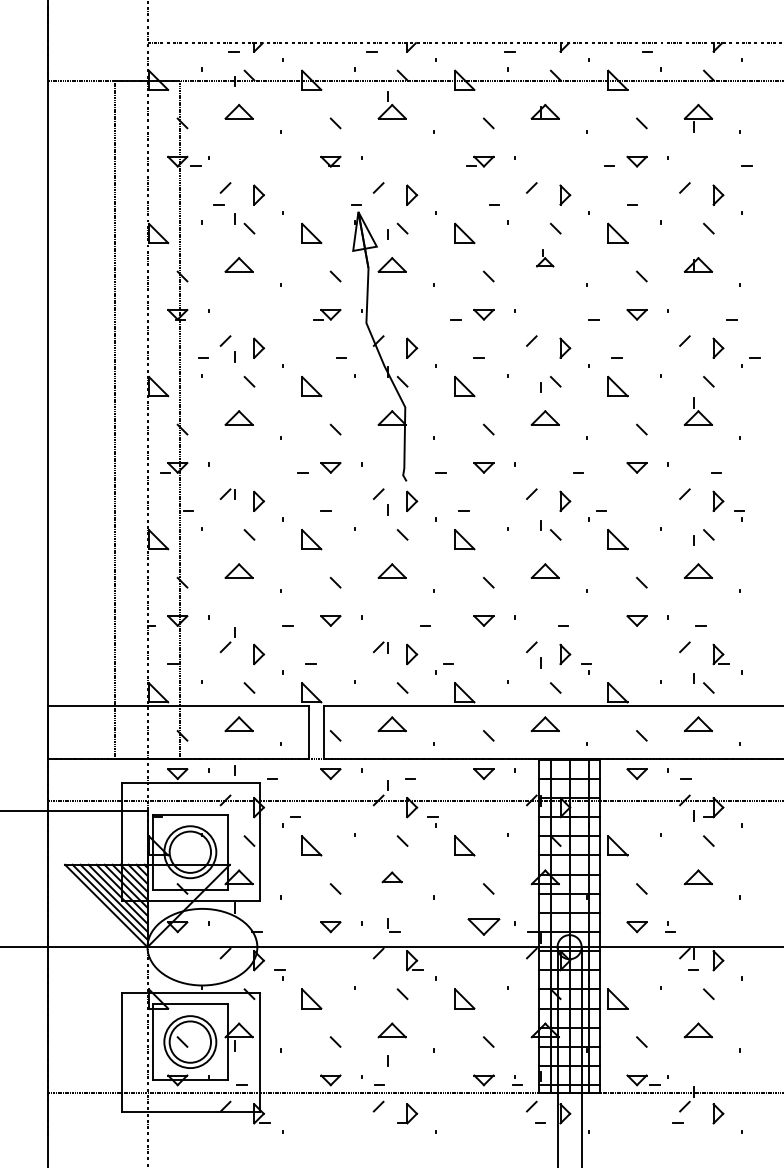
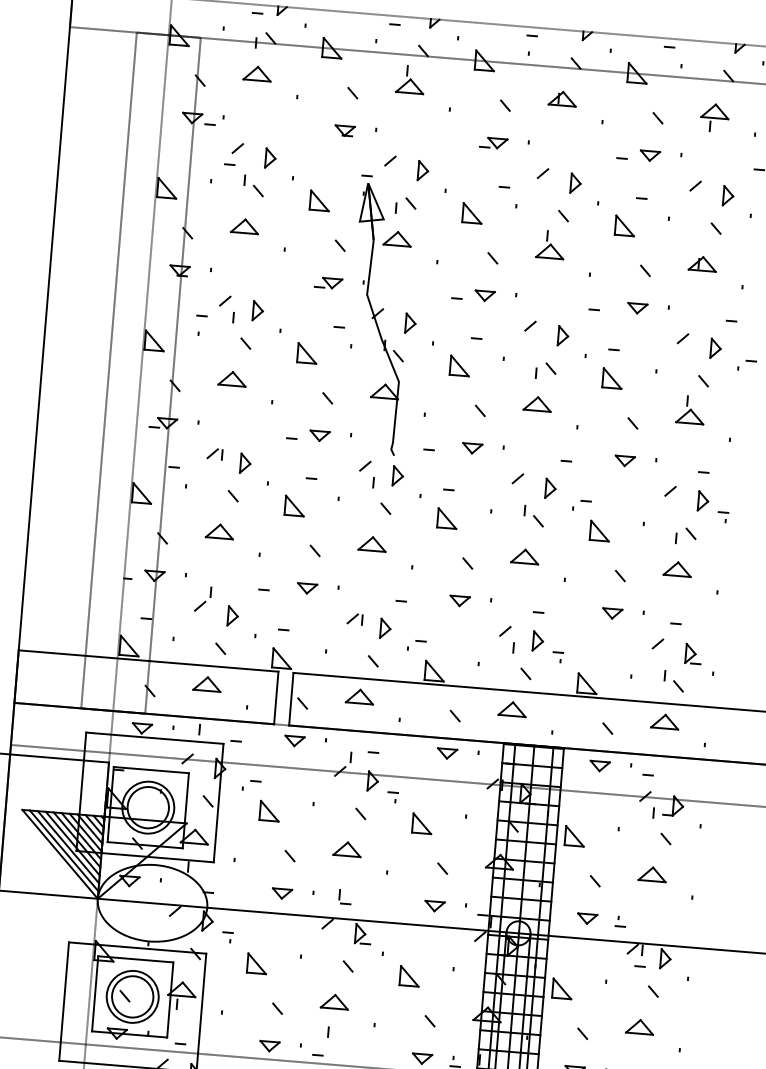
part: (544, 258) -> (549, 244), size x1.67
part: (391, 877) -> (346, 849), size x1.43
part: (483, 927) -> (434, 906), size x0.62

